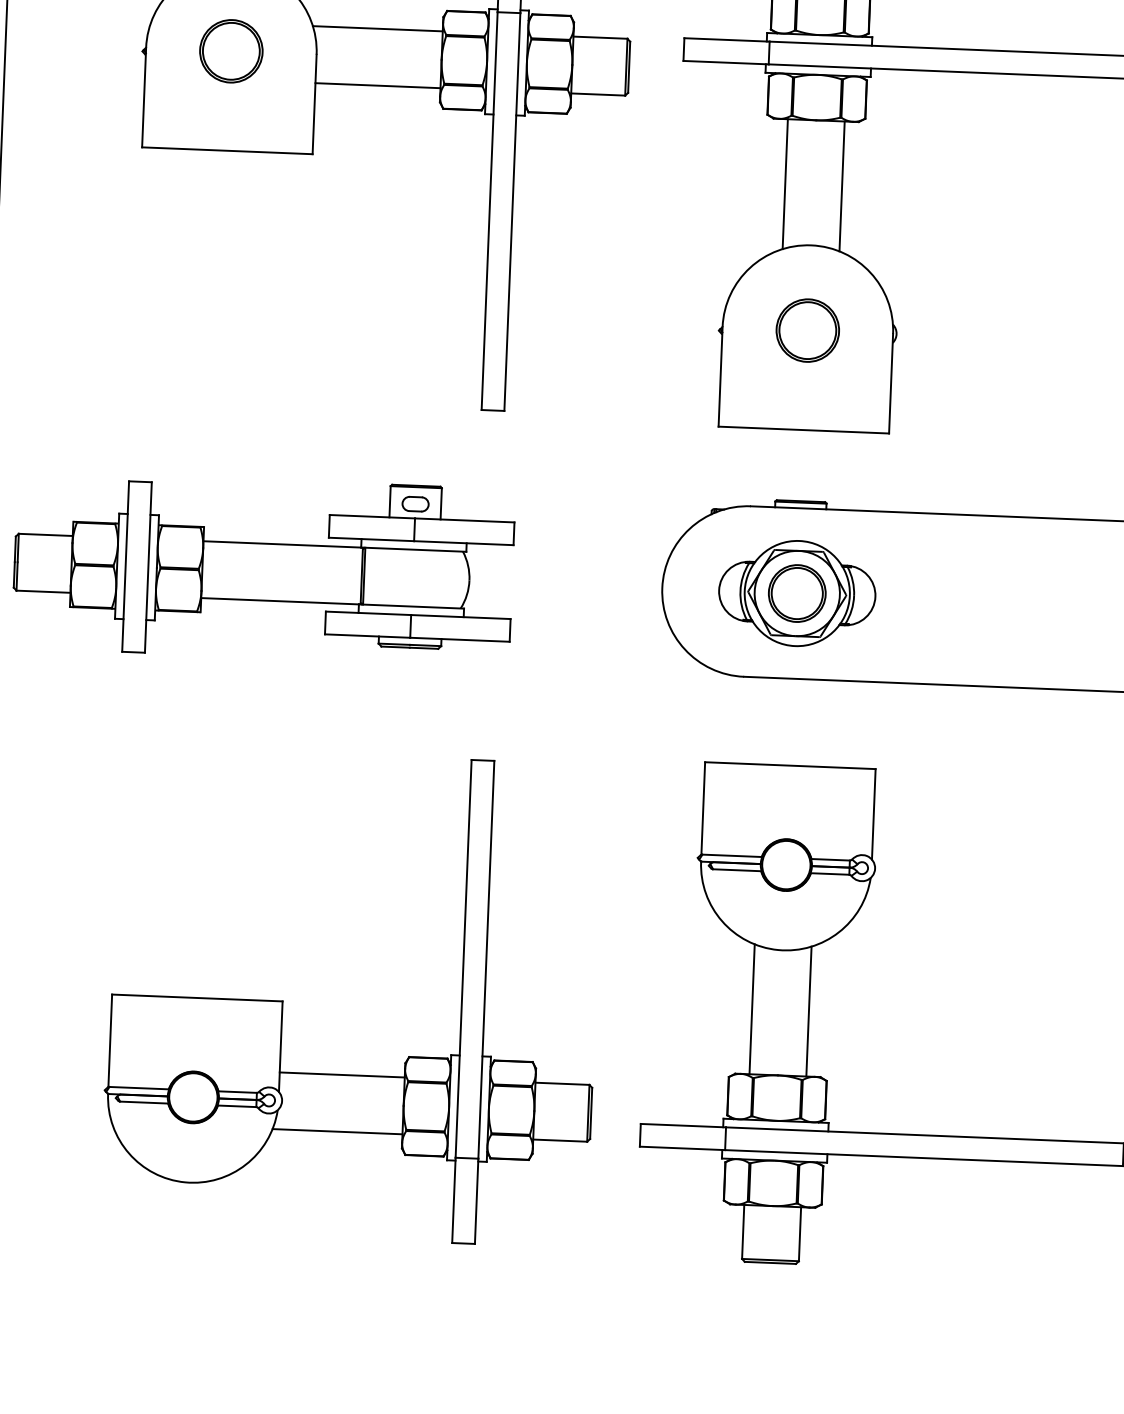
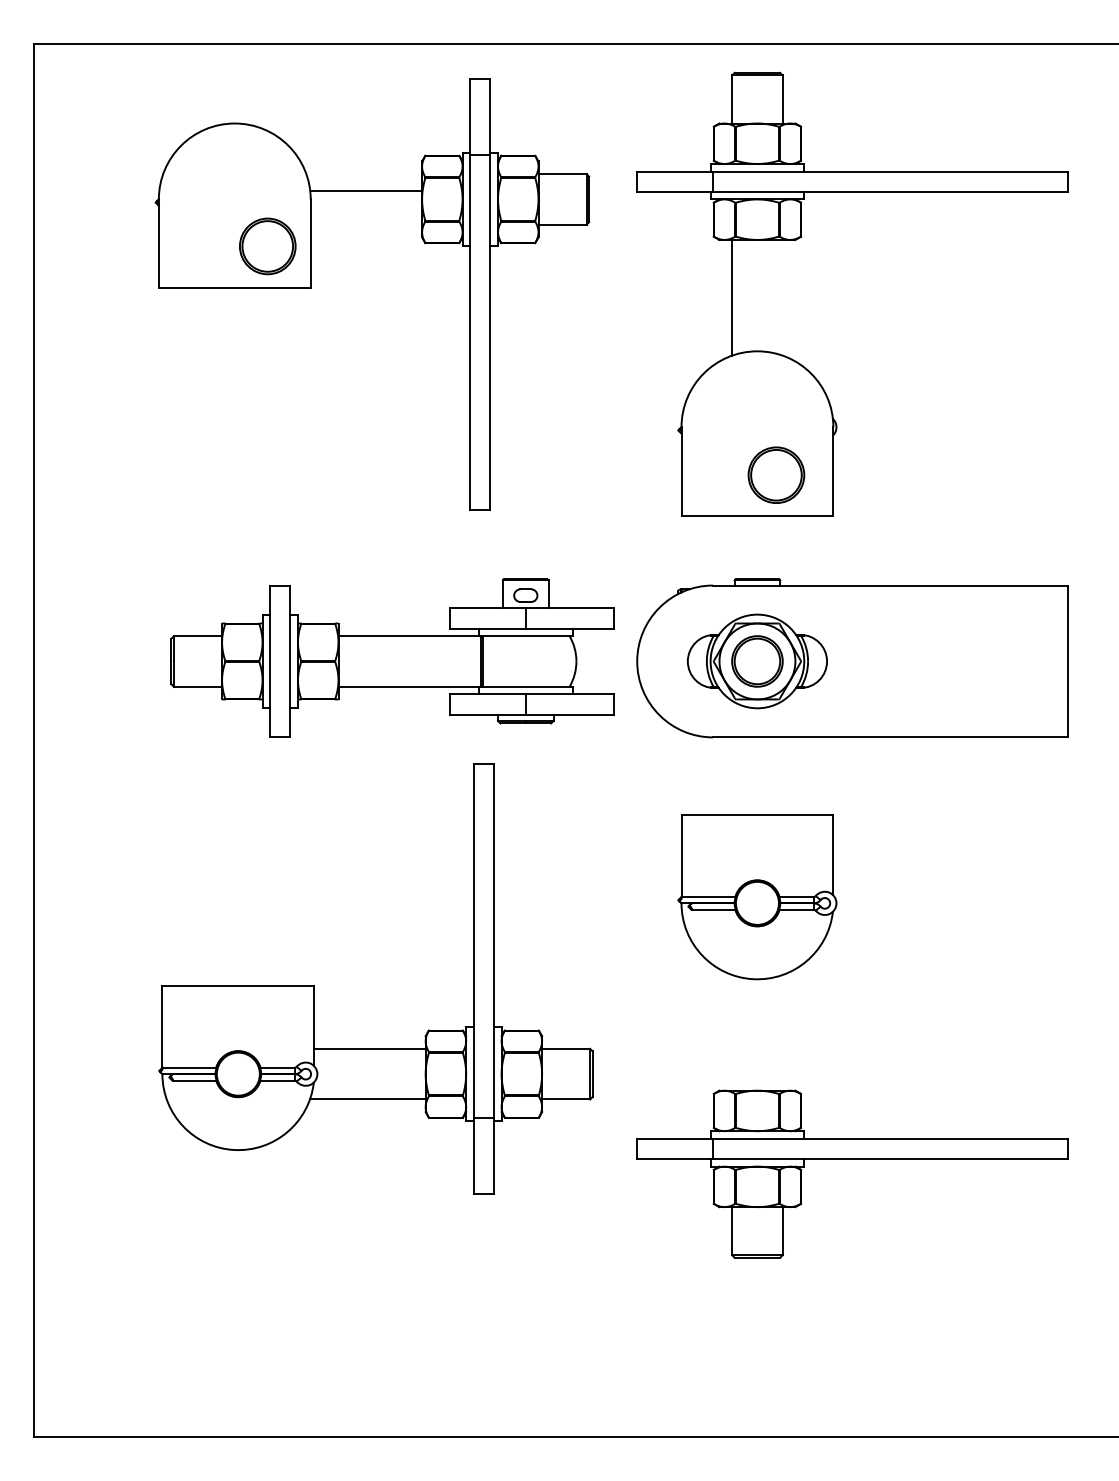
line: (378, 29) -> (364, 174), removed
part: (231, 51) -> (267, 246), moved
line: (378, 85) -> (366, 190), moved
line: (841, 186) -> (782, 297), removed
part: (807, 329) -> (776, 474), moved
part: (263, 567) -> (392, 657), moved
part: (282, 1001) -> (314, 985), moved
line: (752, 1008) -> (732, 1032), removed
line: (808, 1011) -> (782, 1032), removed

